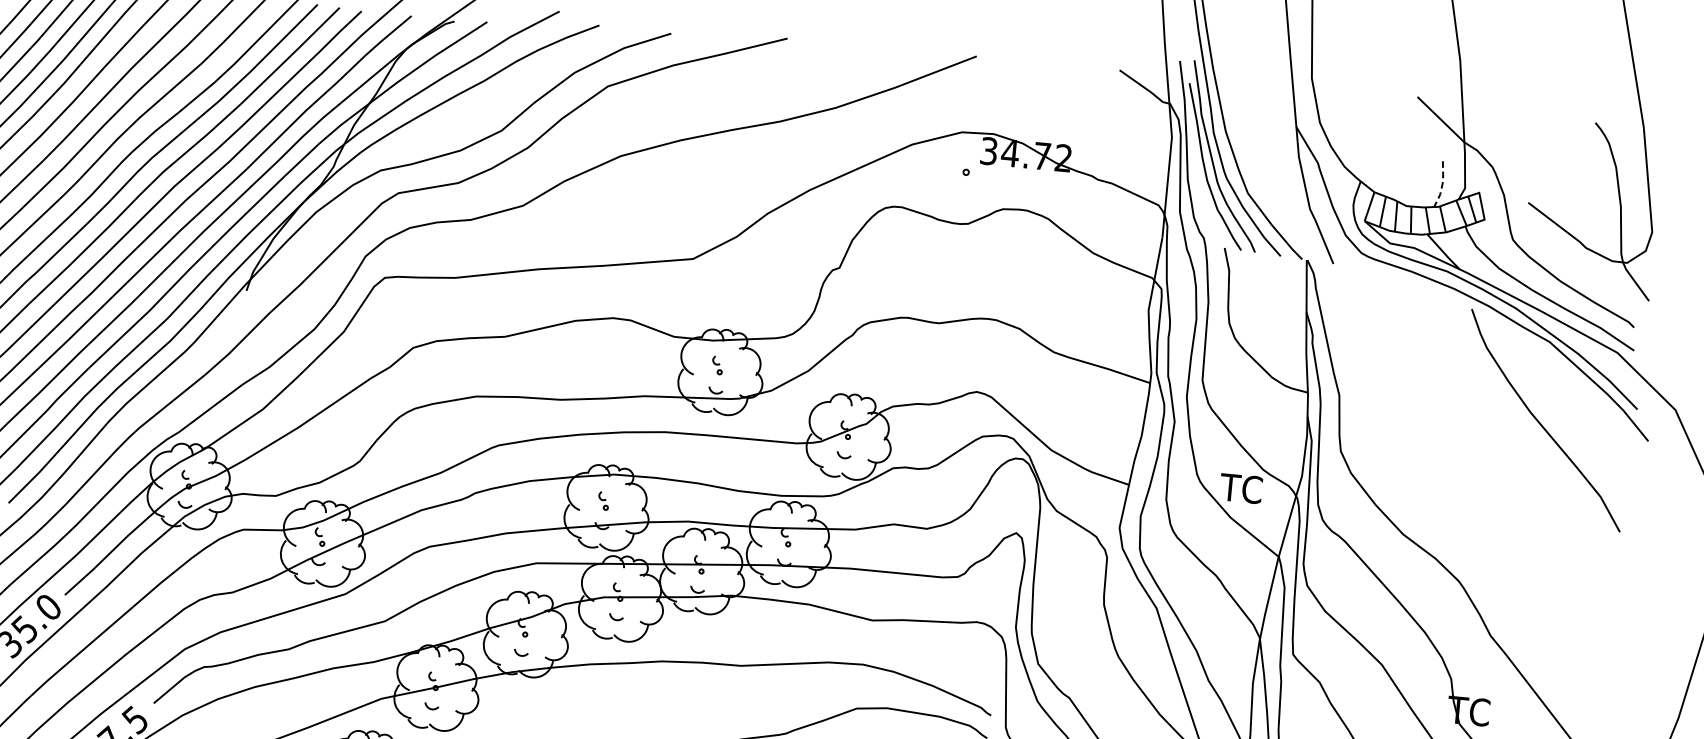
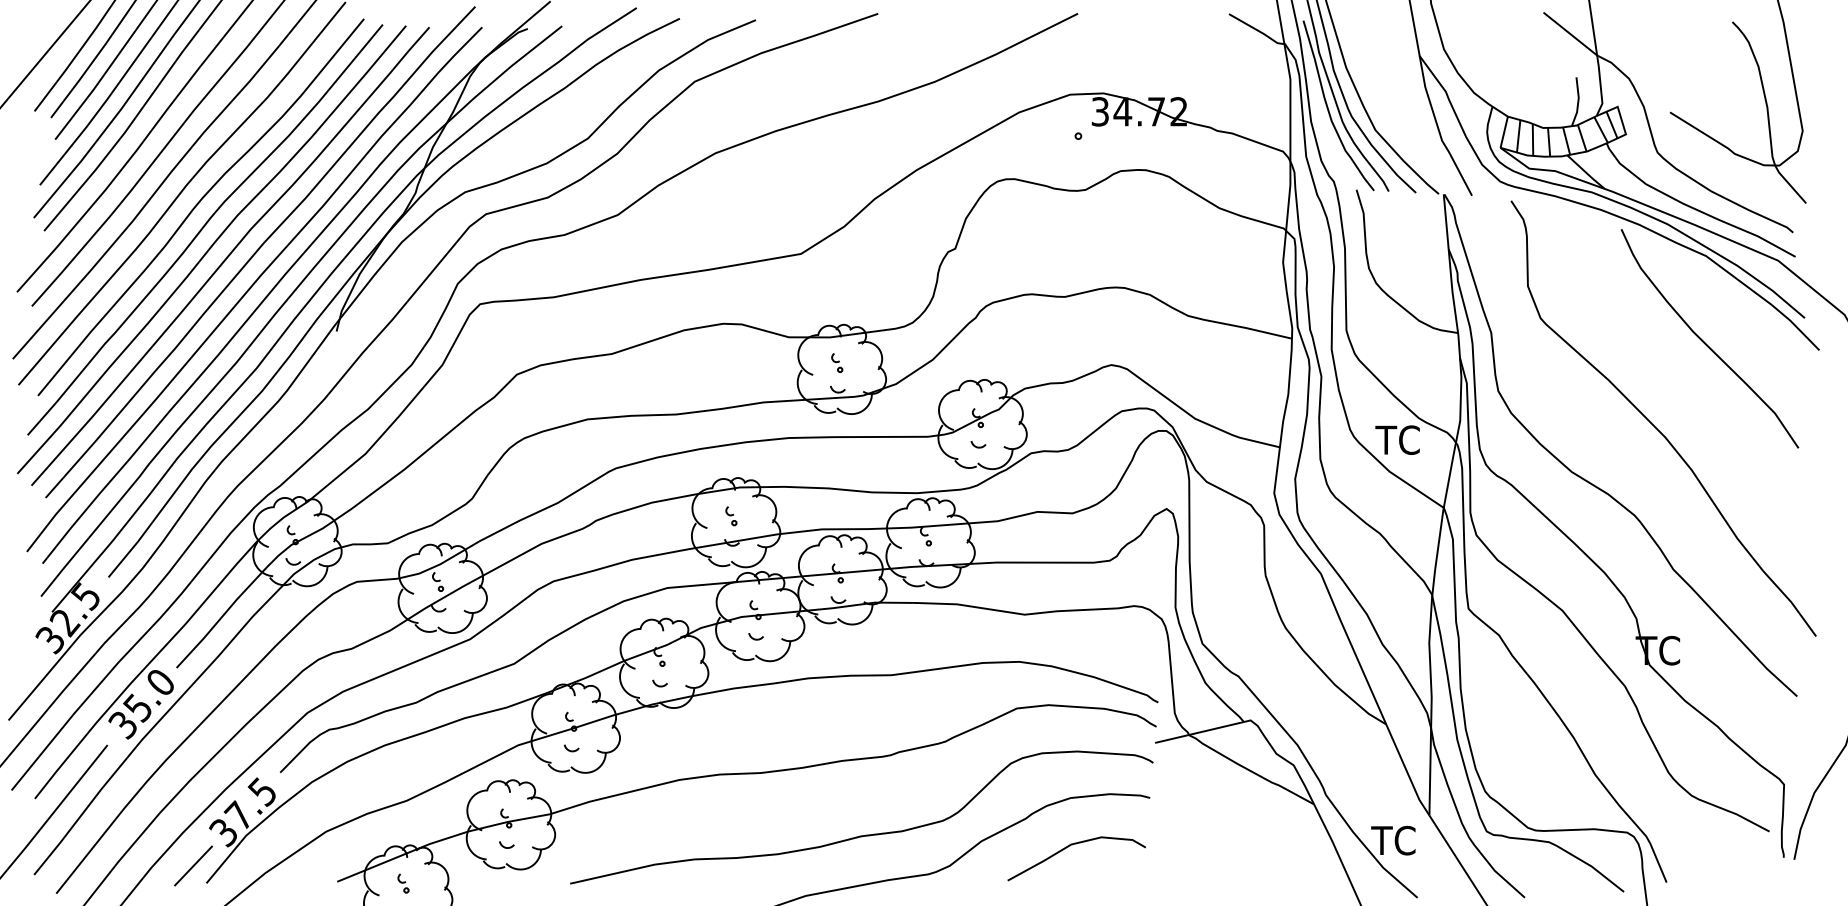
line: (1442, 185) -> (1578, 102), dashed -> solid
curve: (1486, 498) -> (1655, 426), added

